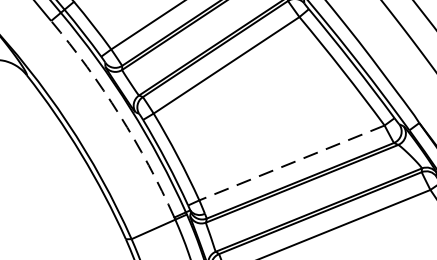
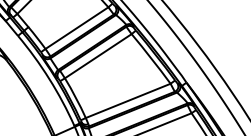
arc: (119, 114) -> (49, 78), dashed -> solid
line: (292, 162) -> (128, 100), dashed -> solid

